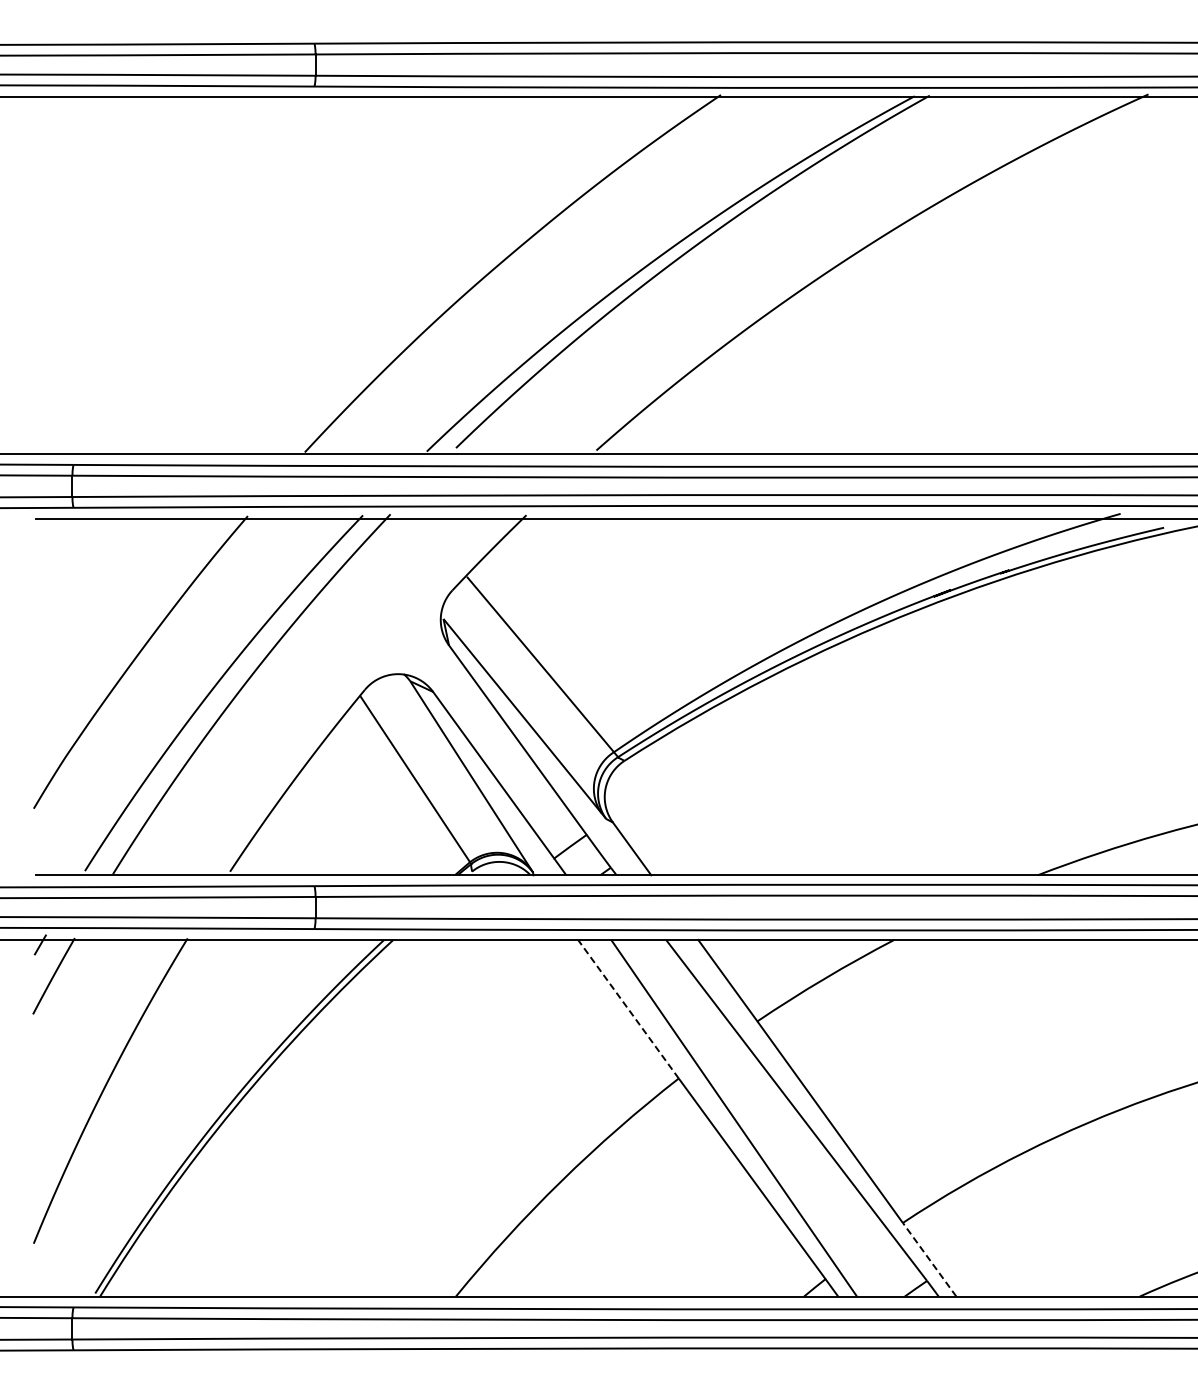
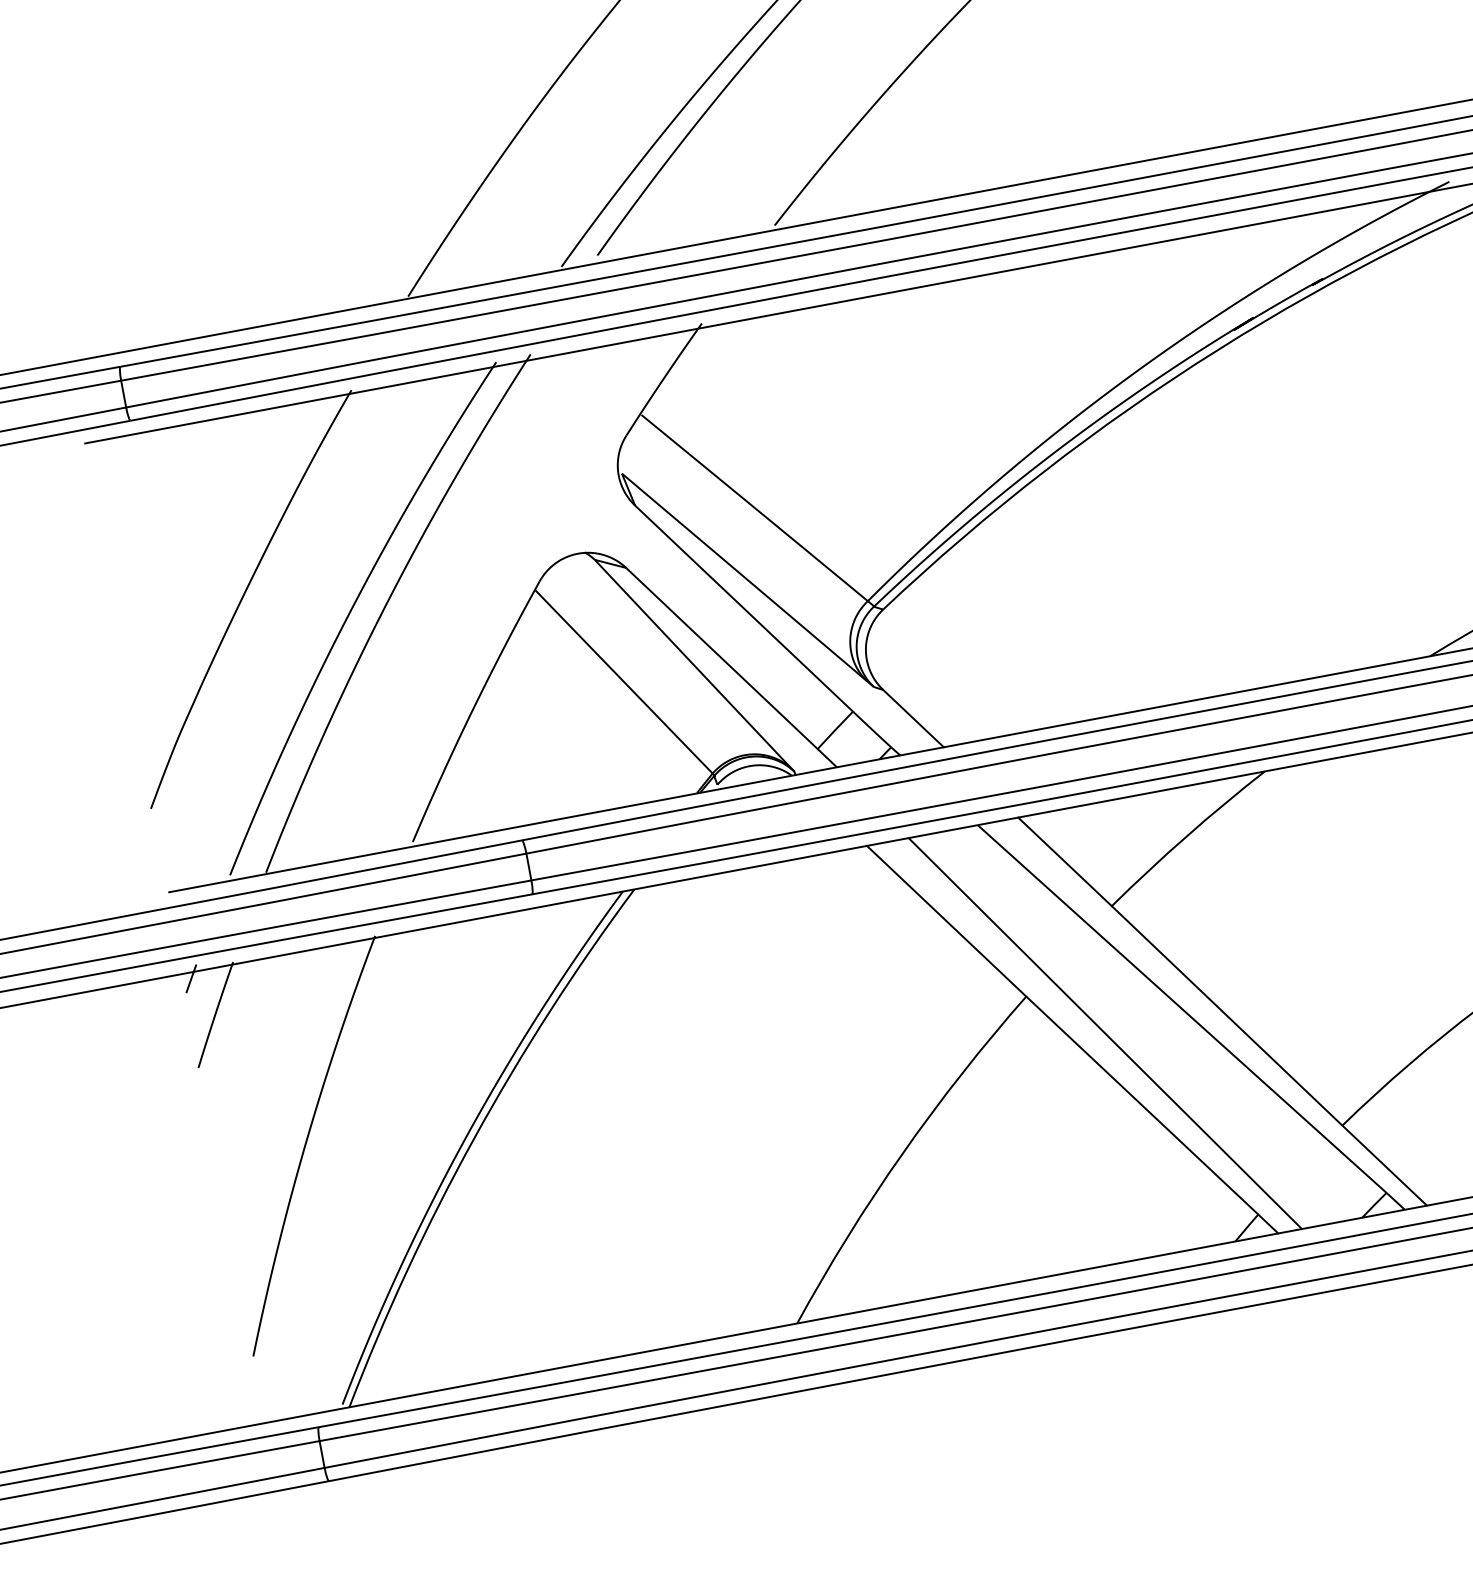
line: (628, 1009) -> (946, 921), dashed -> solid
line: (929, 1259) -> (1384, 1165), dashed -> solid

